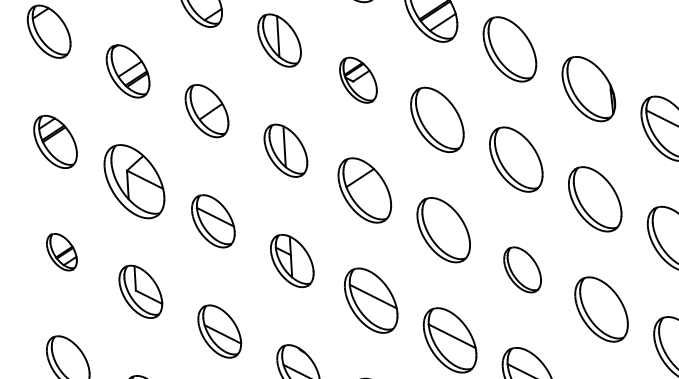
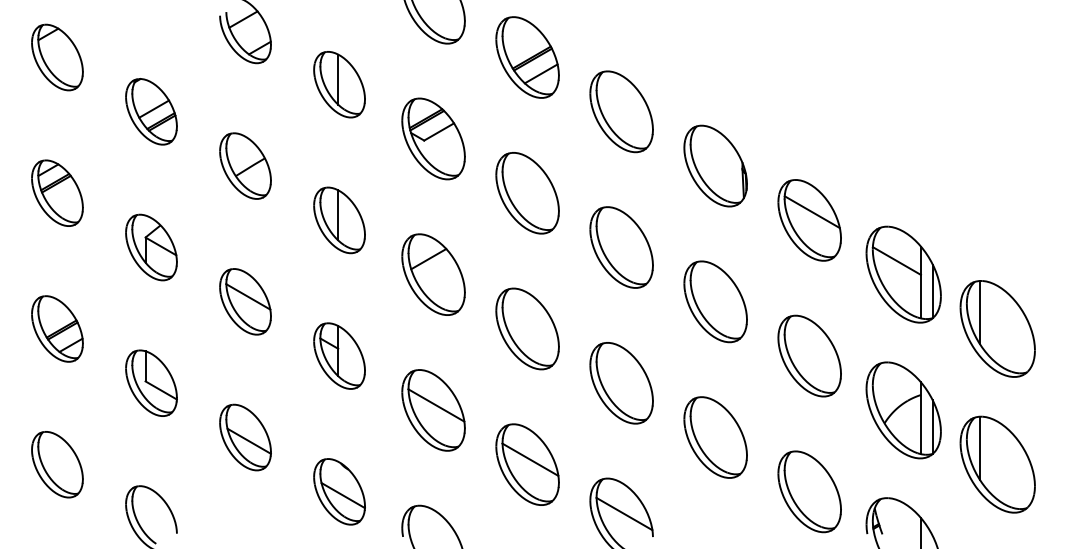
part: (358, 79) -> (433, 138), size x1.43
part: (134, 181) -> (151, 247), size x0.71
part: (61, 251) -> (57, 328), size x1.43
part: (522, 270) -> (621, 383), size x1.43

